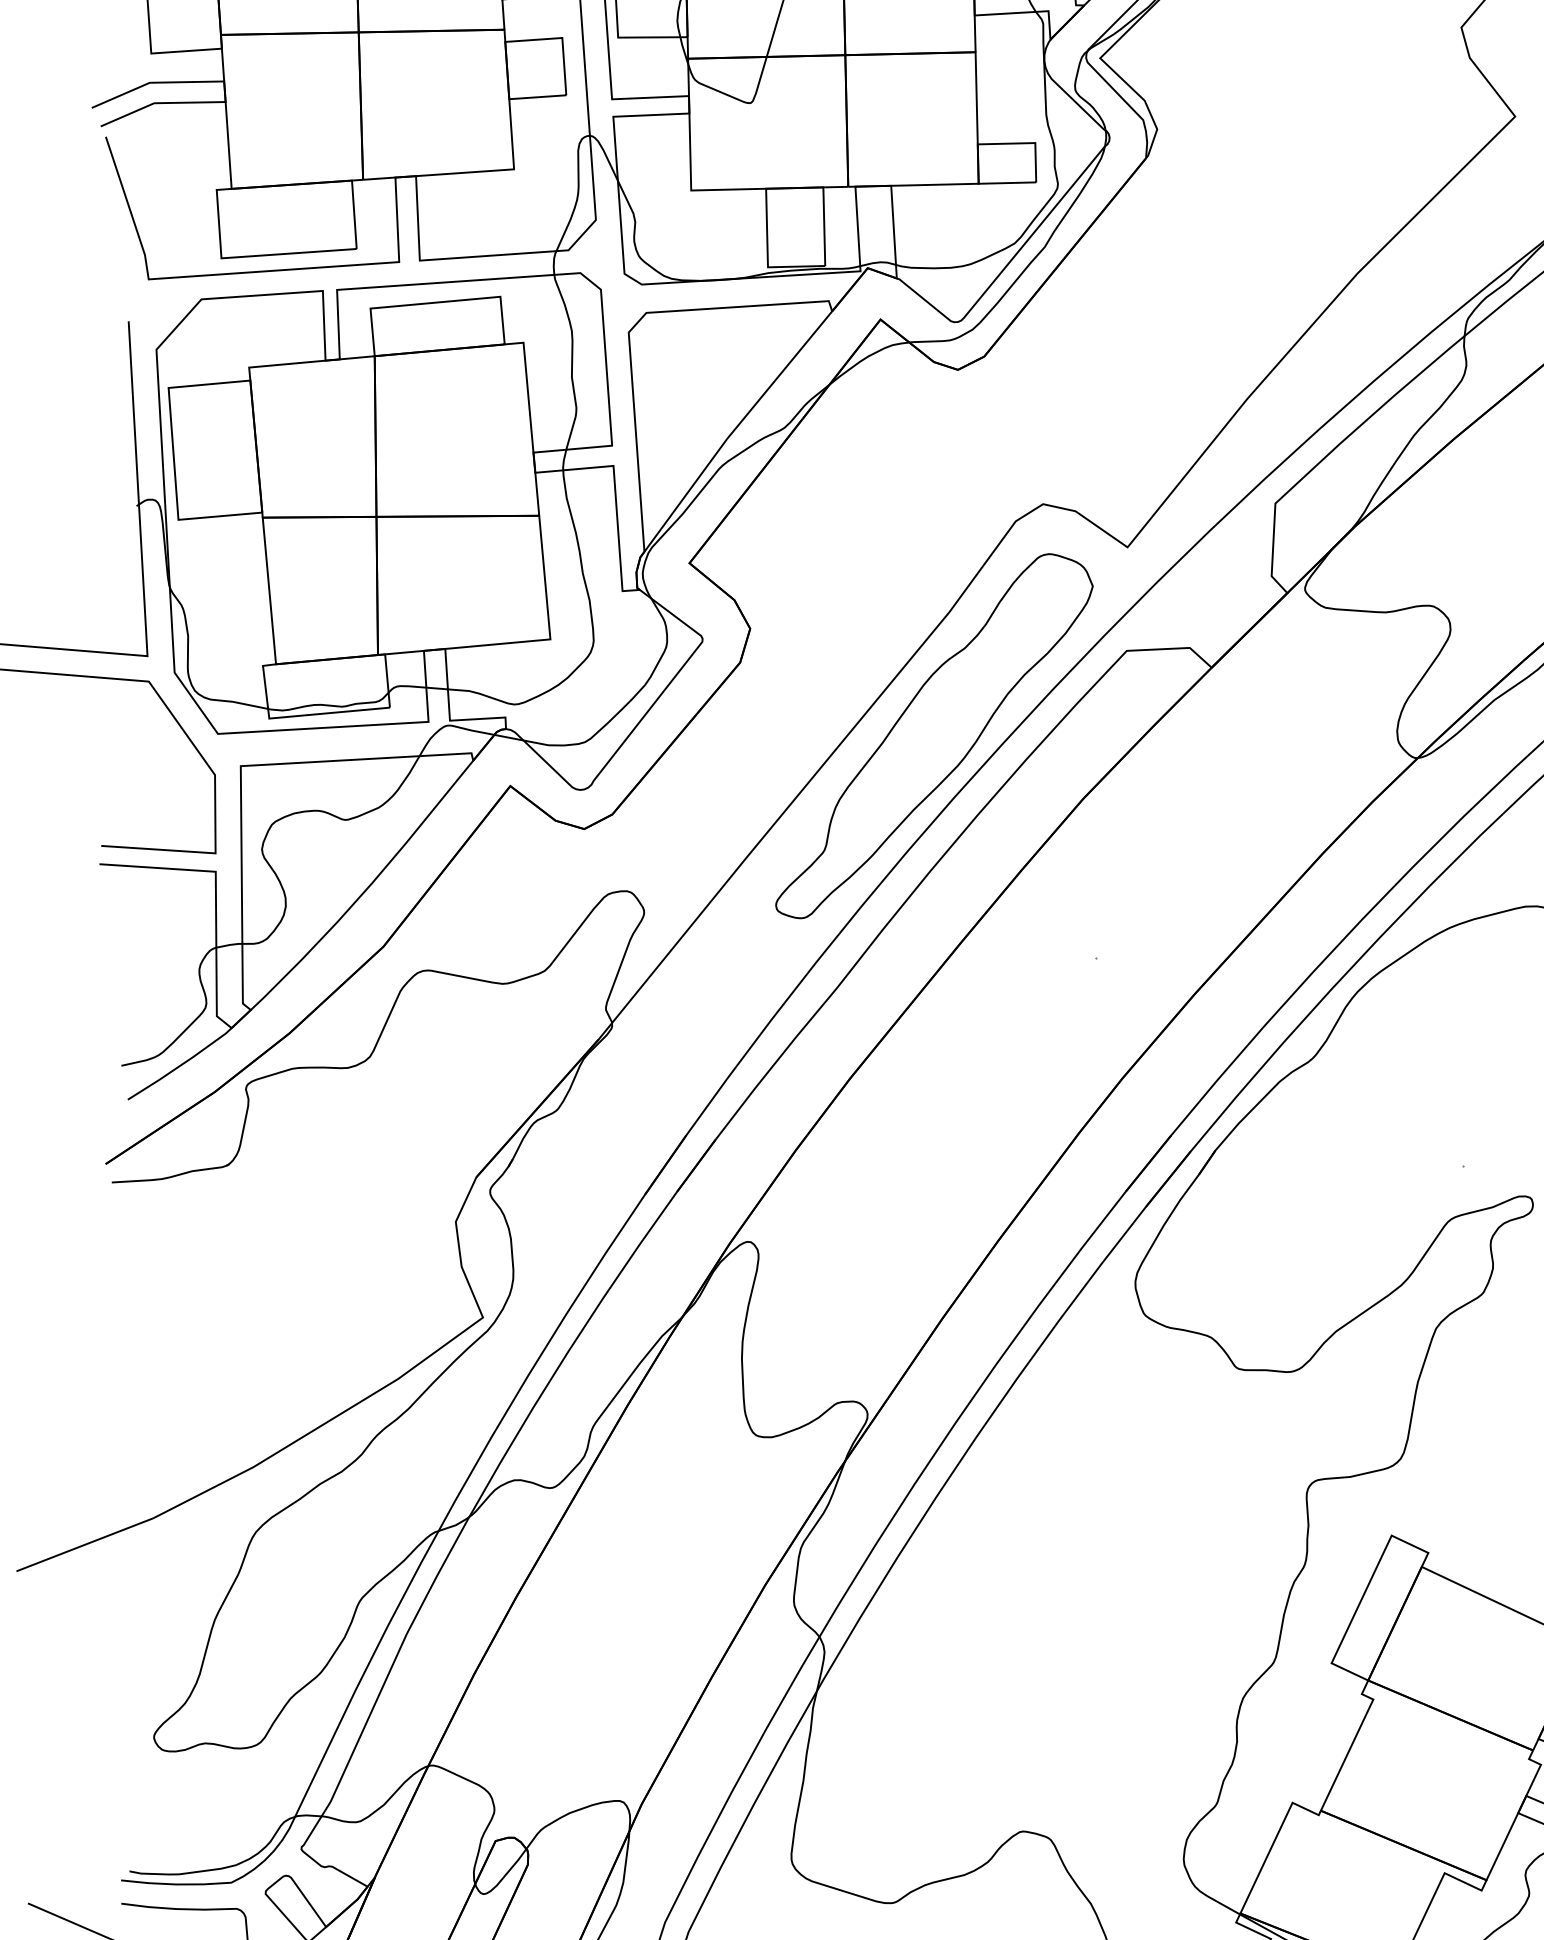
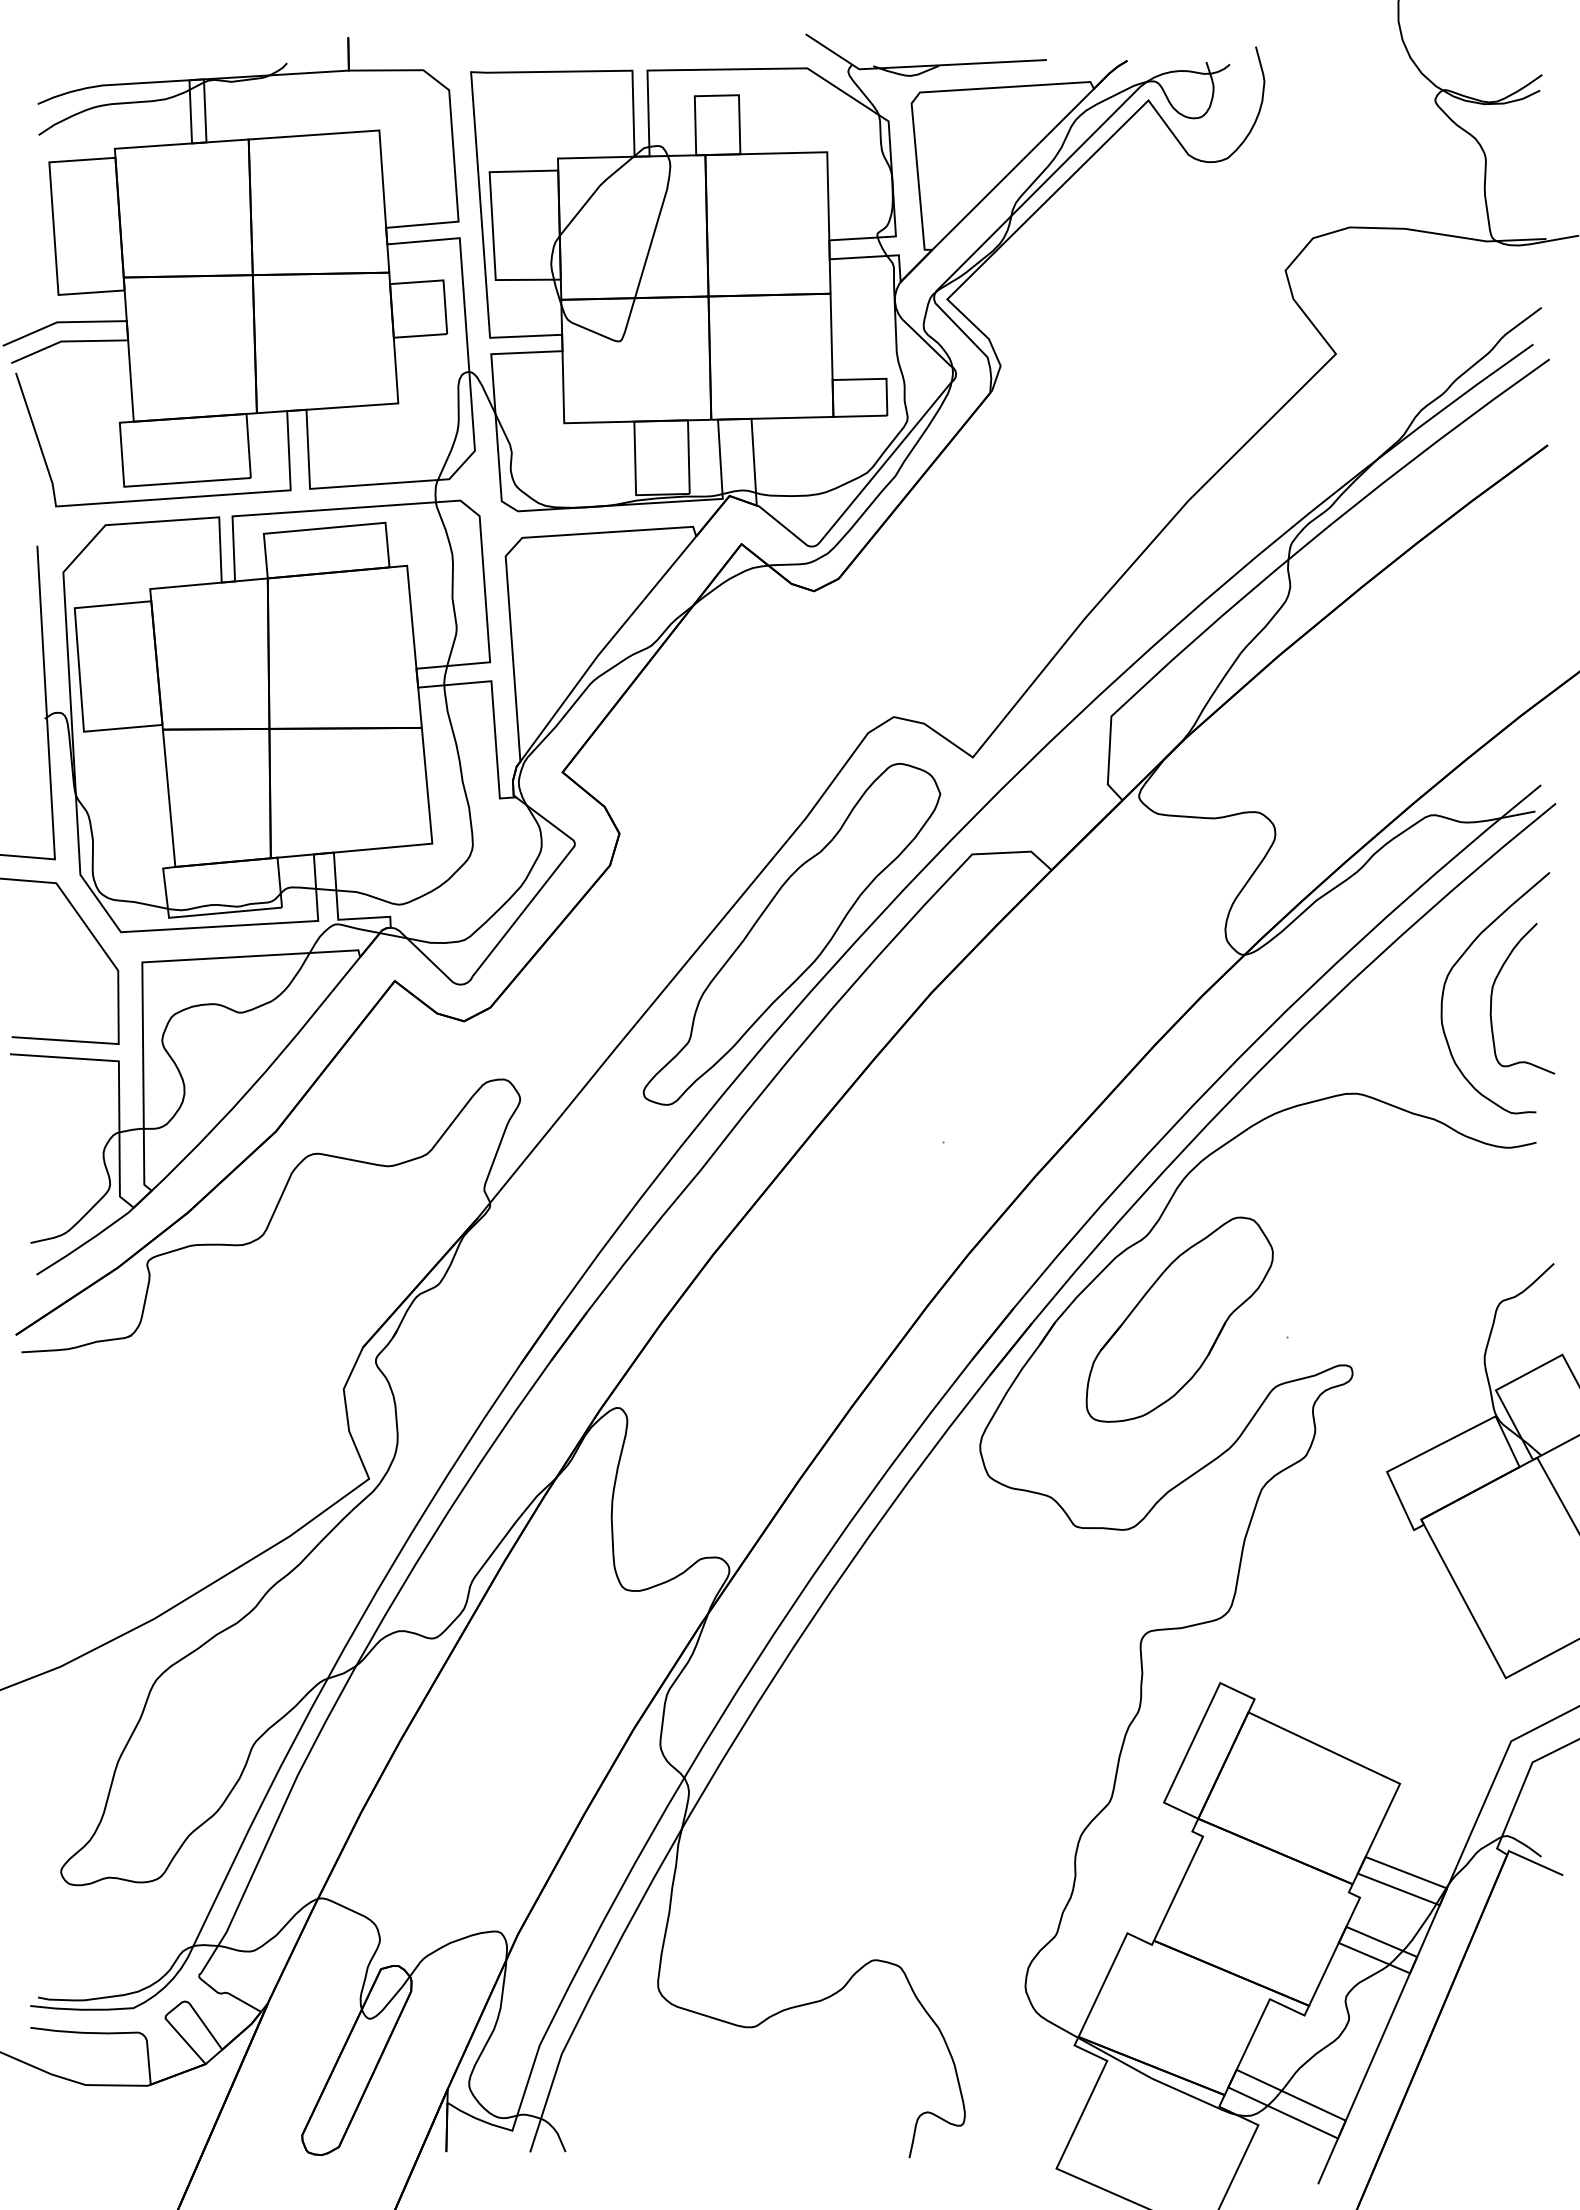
part: (1348, 1147) -> (1179, 1319), added

